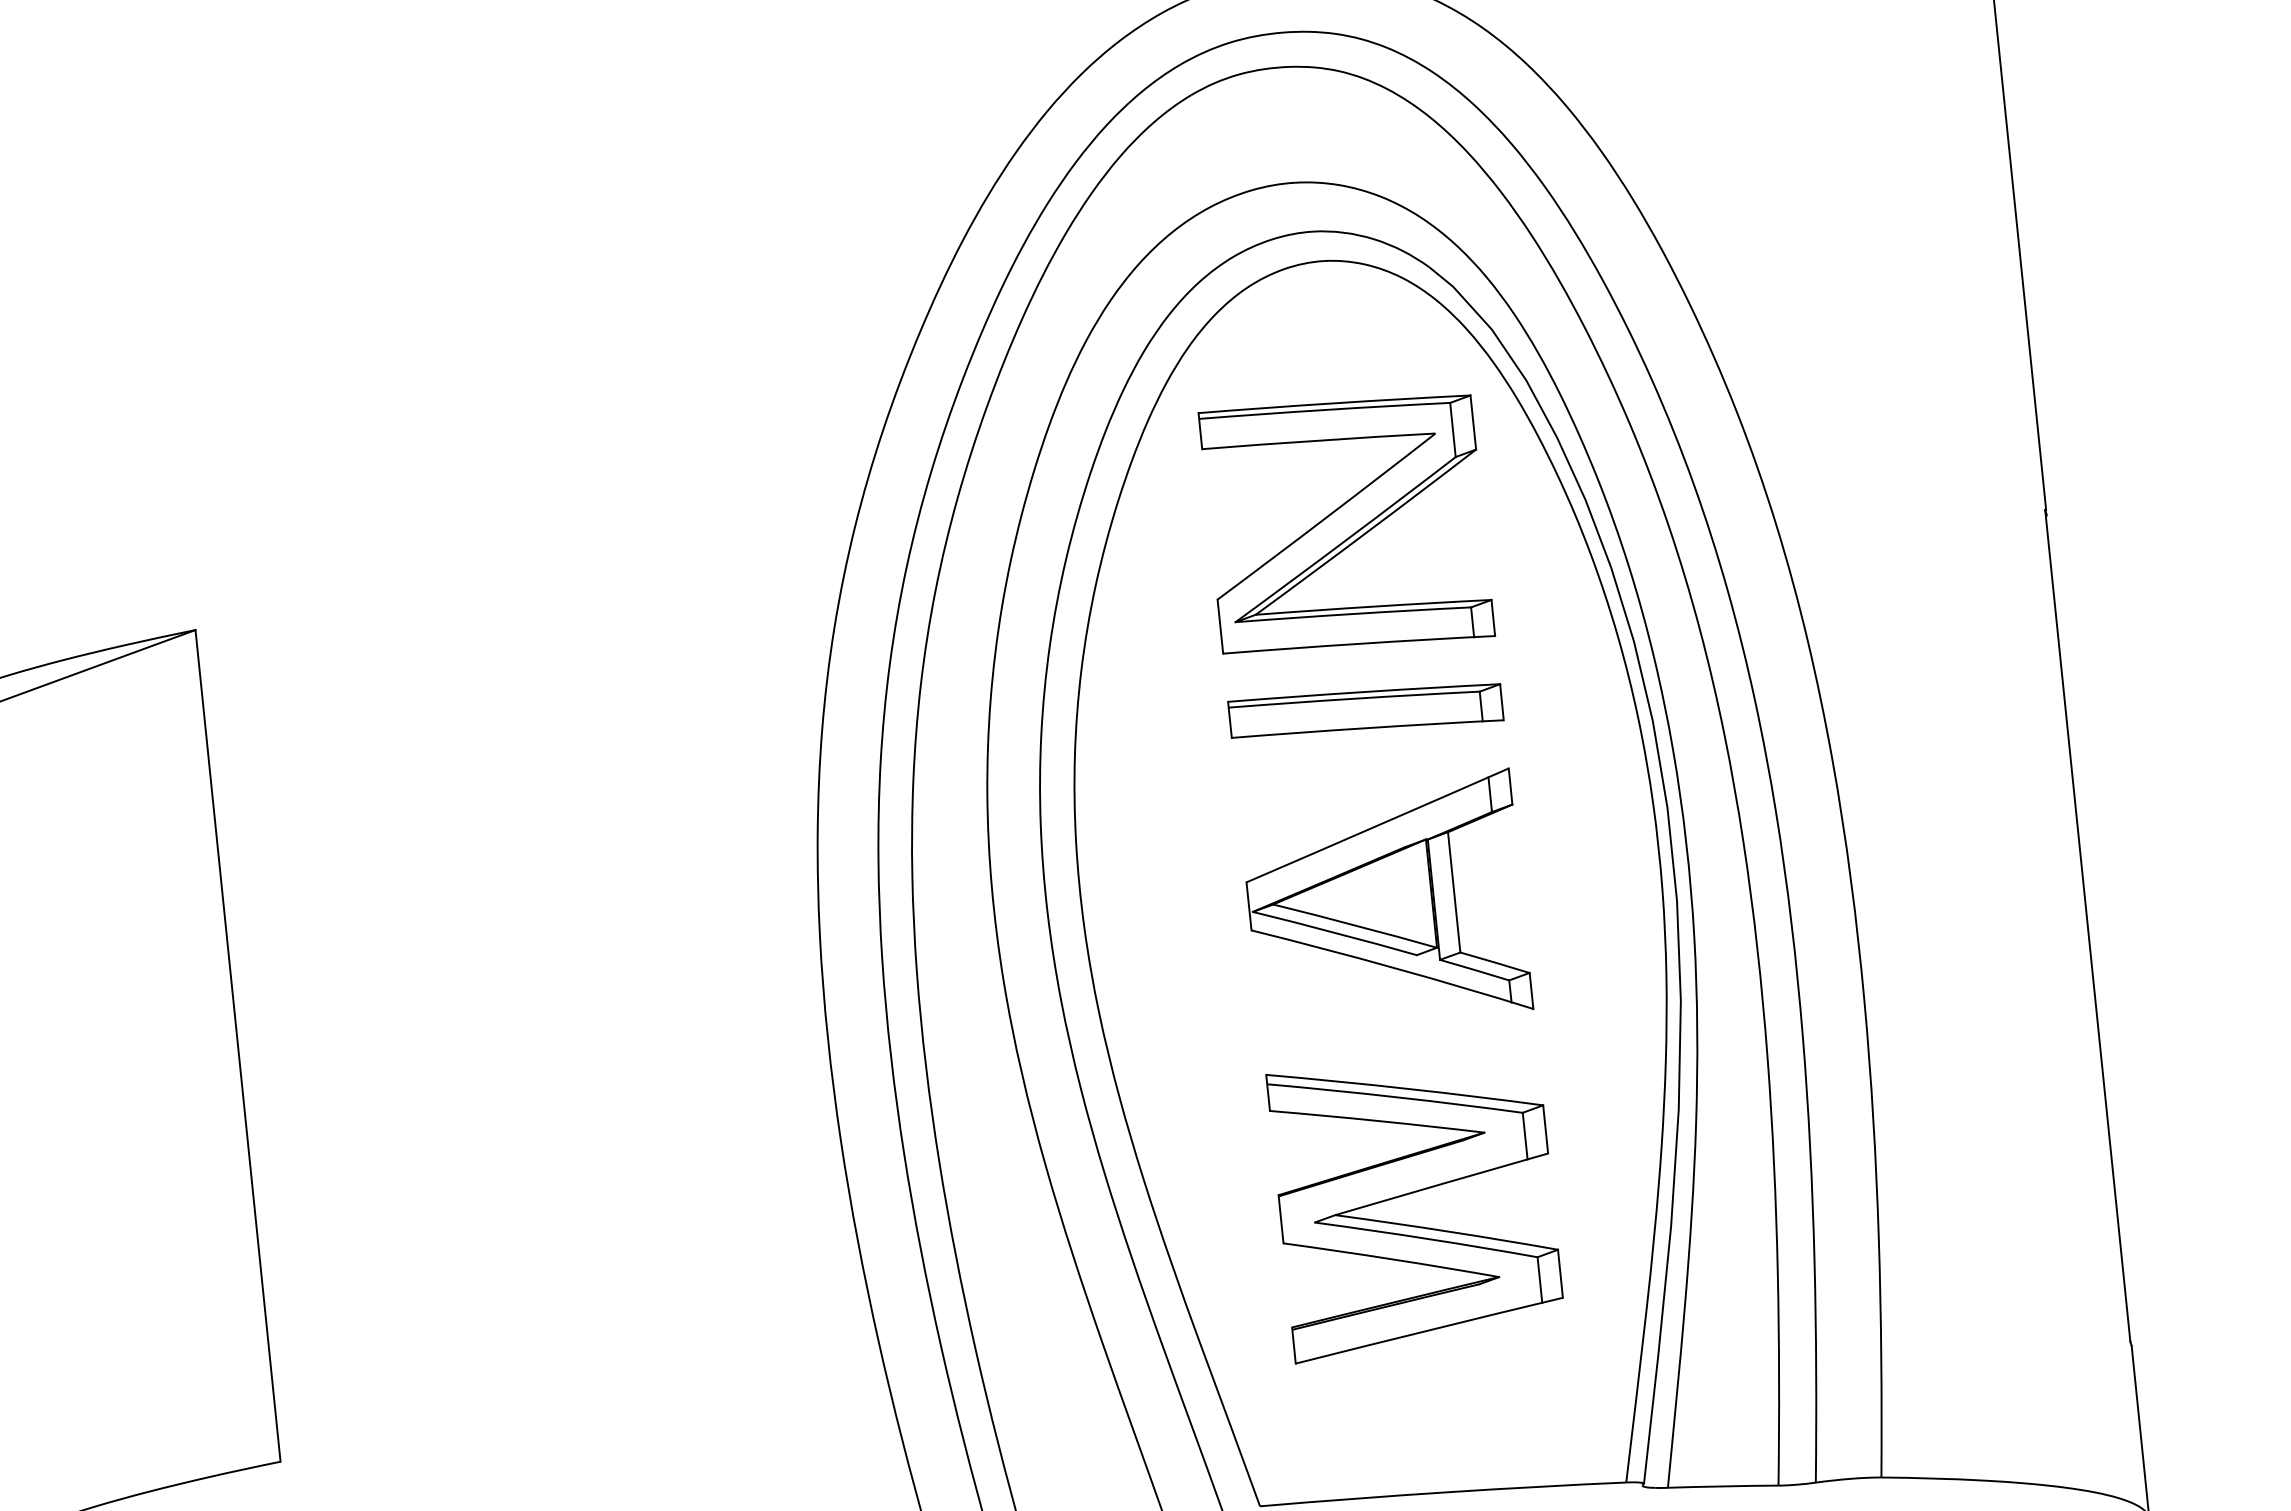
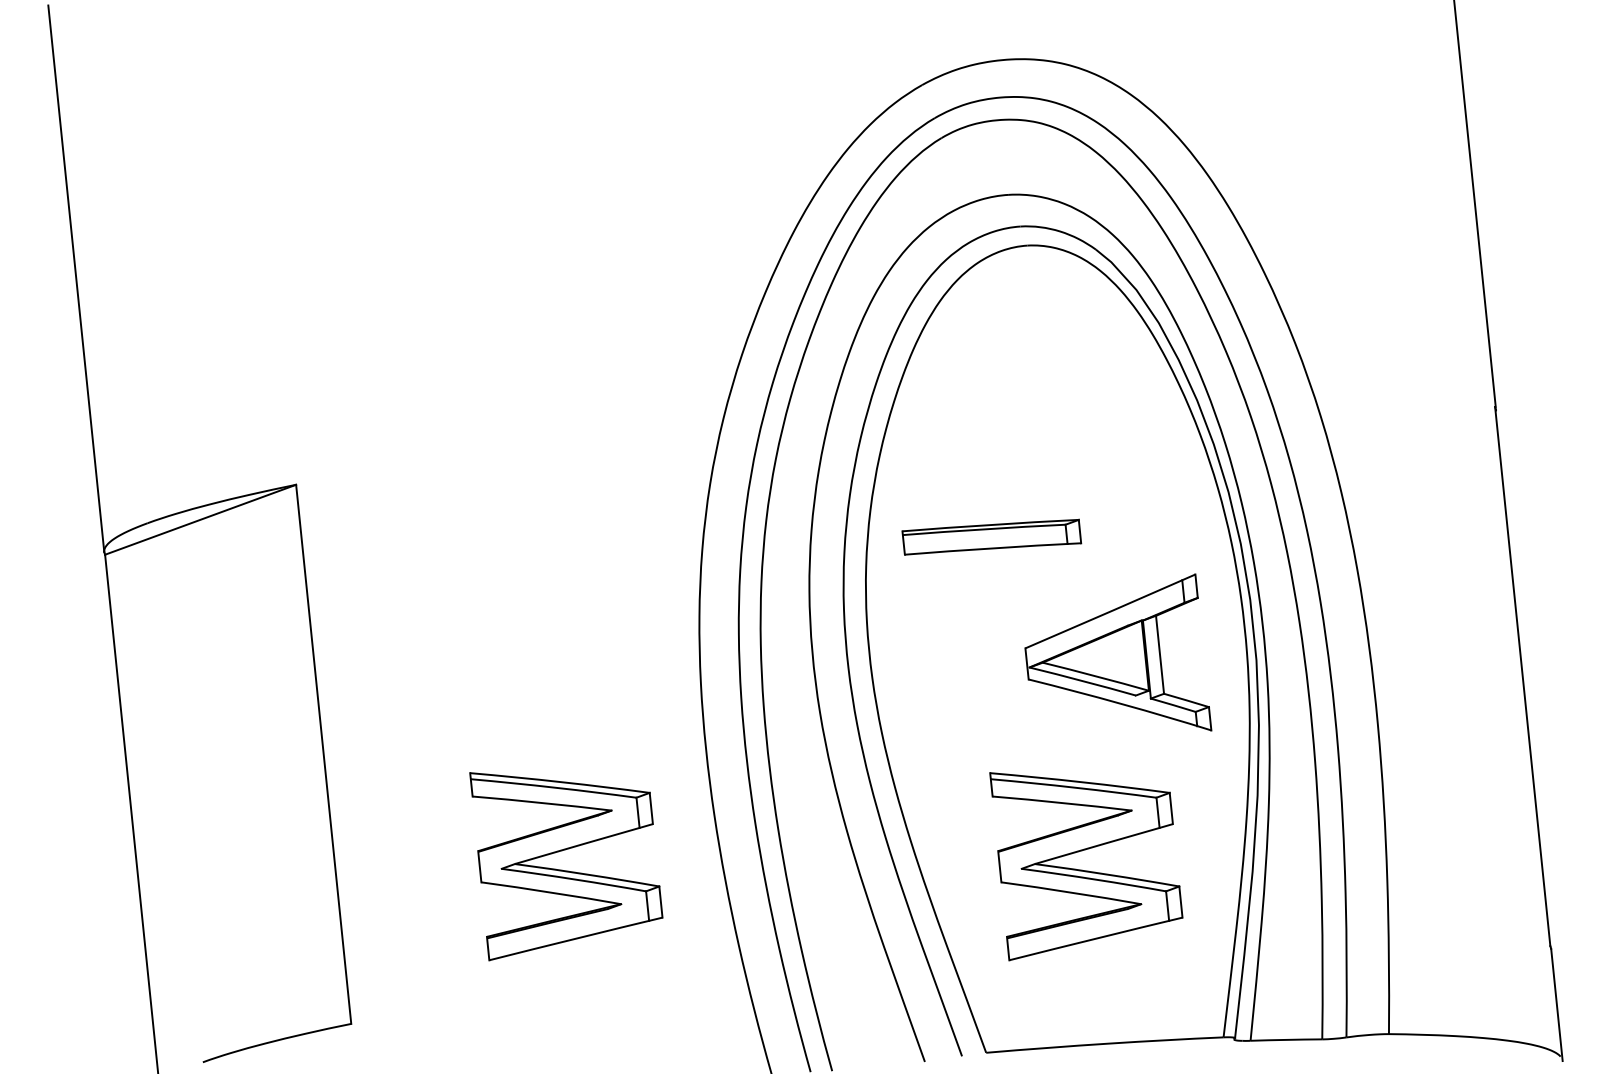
part: (1346, 524) -> (1042, 416), removed
part: (1365, 709) -> (991, 536), moved
part: (1390, 888) -> (1118, 652), moved
part: (612, 1218) -> (566, 866), added

